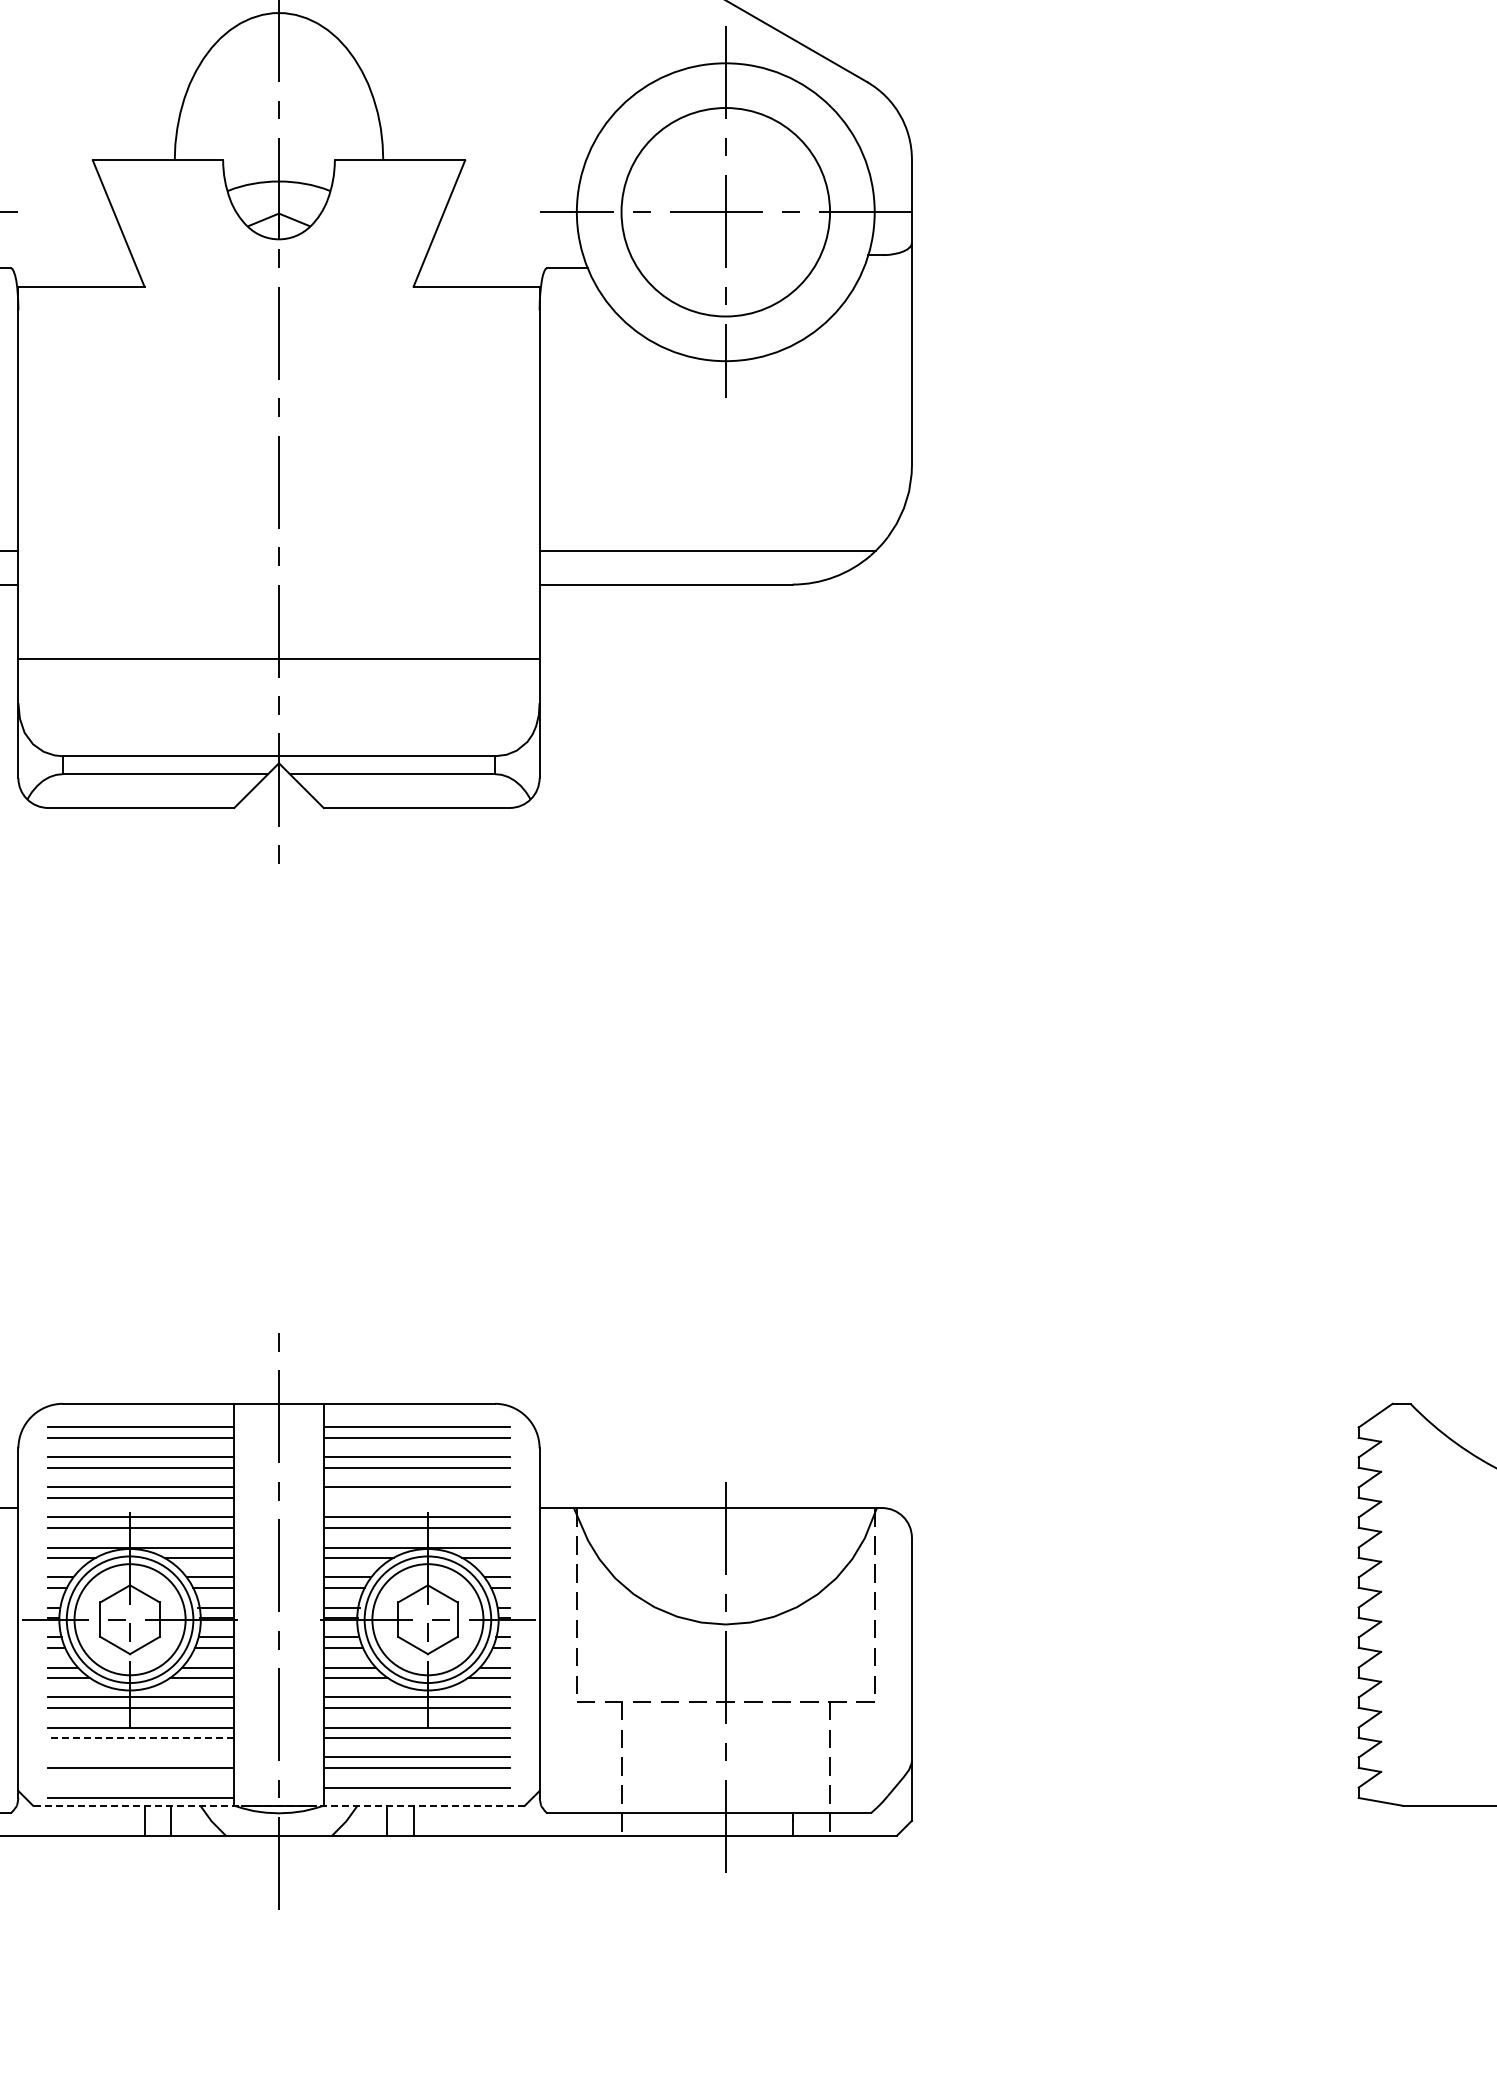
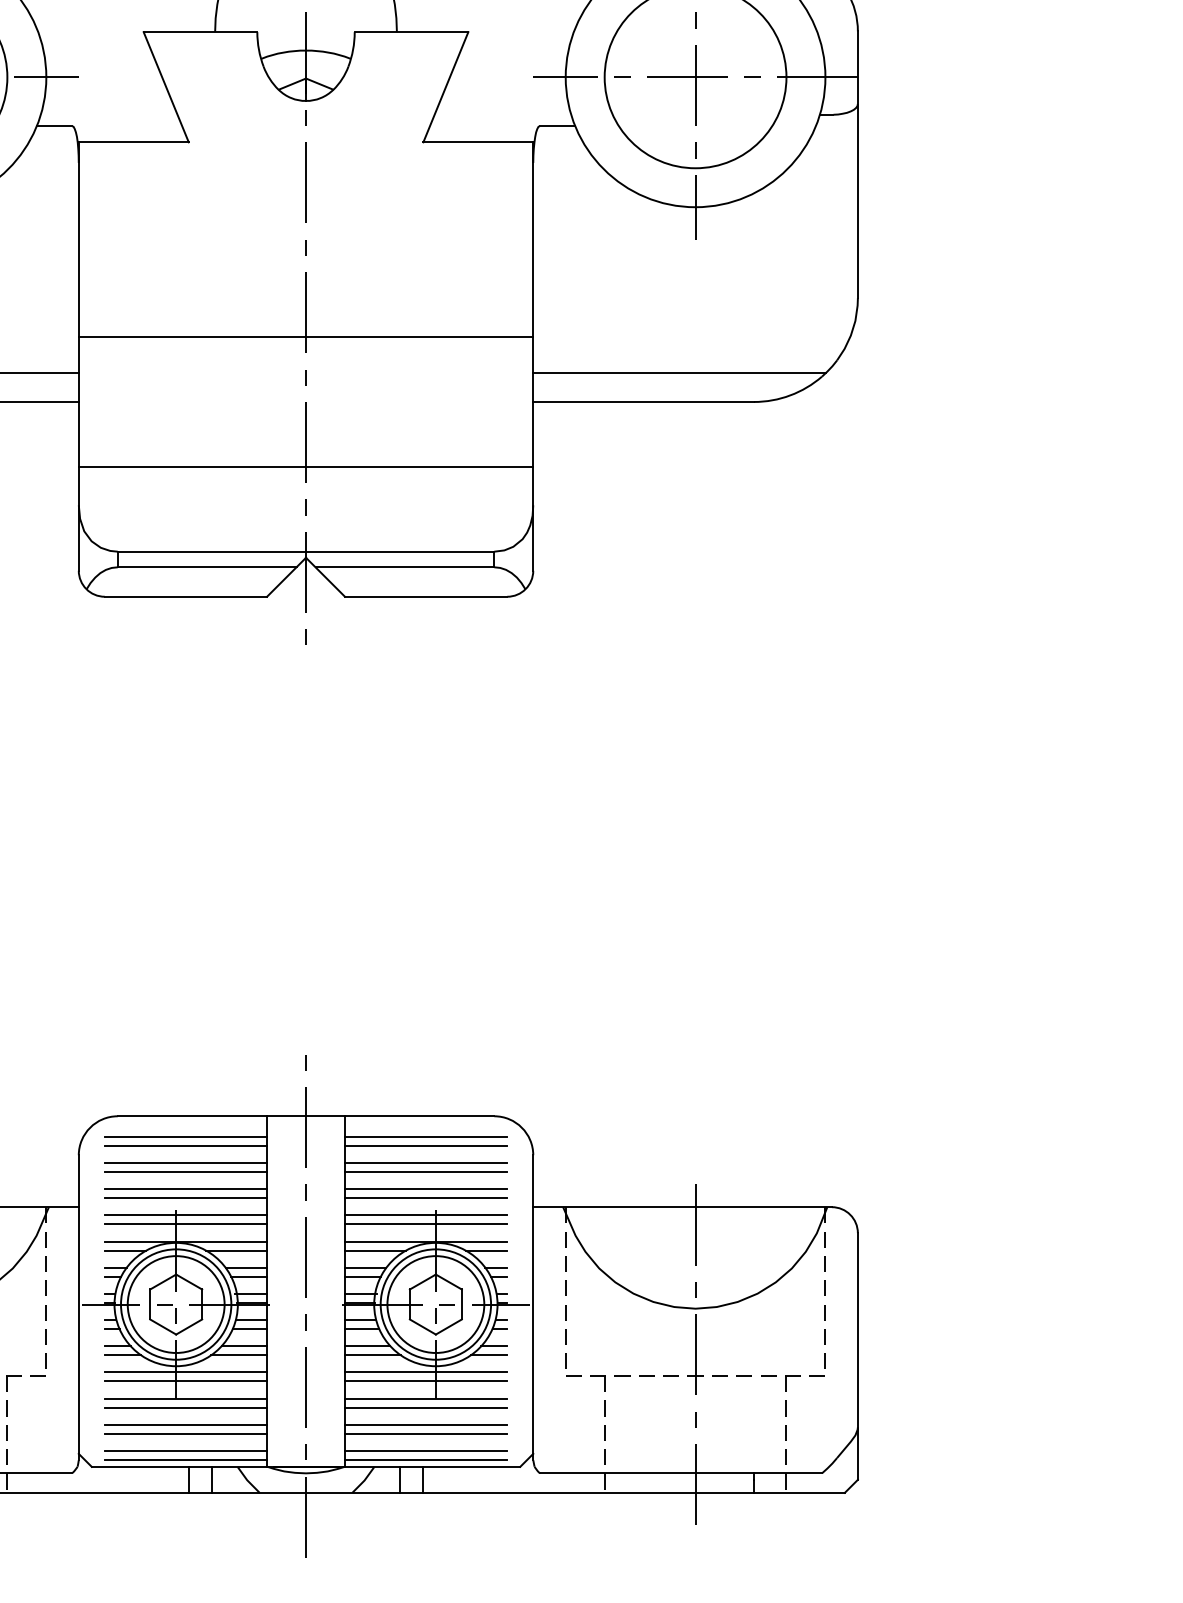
line: (278, 510) -> (305, 337), added
line: (416, 1497) -> (425, 1197), added
line: (140, 1737) -> (185, 1407), dashed -> solid
line: (141, 1757) -> (186, 1424), added
line: (141, 1787) -> (186, 1450), added
line: (416, 1798) -> (425, 1460), added
line: (279, 1805) -> (306, 1466), dashed -> solid

